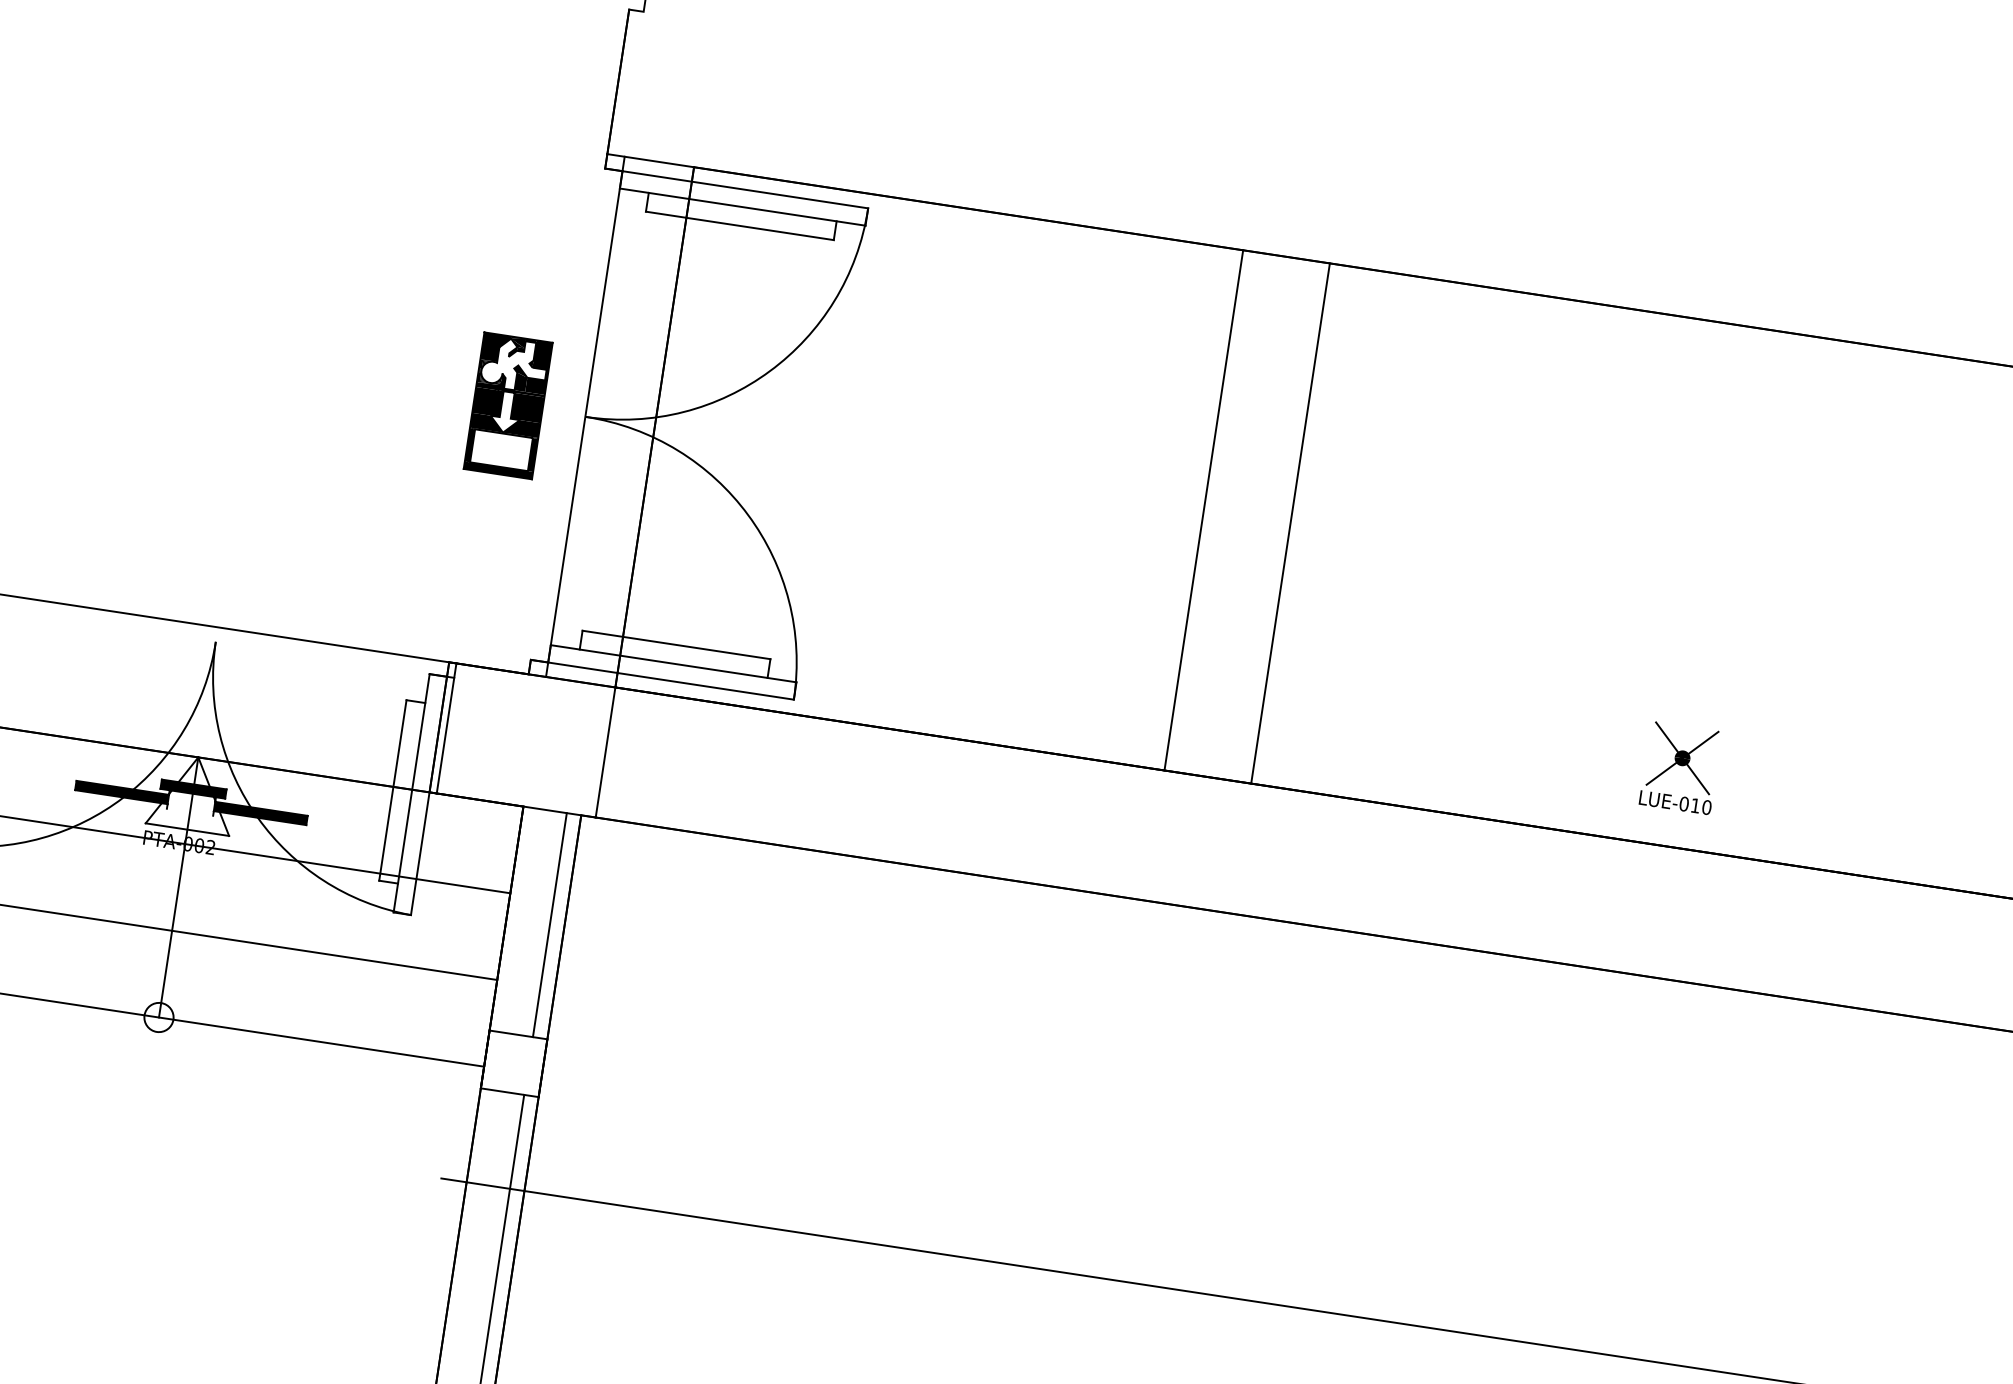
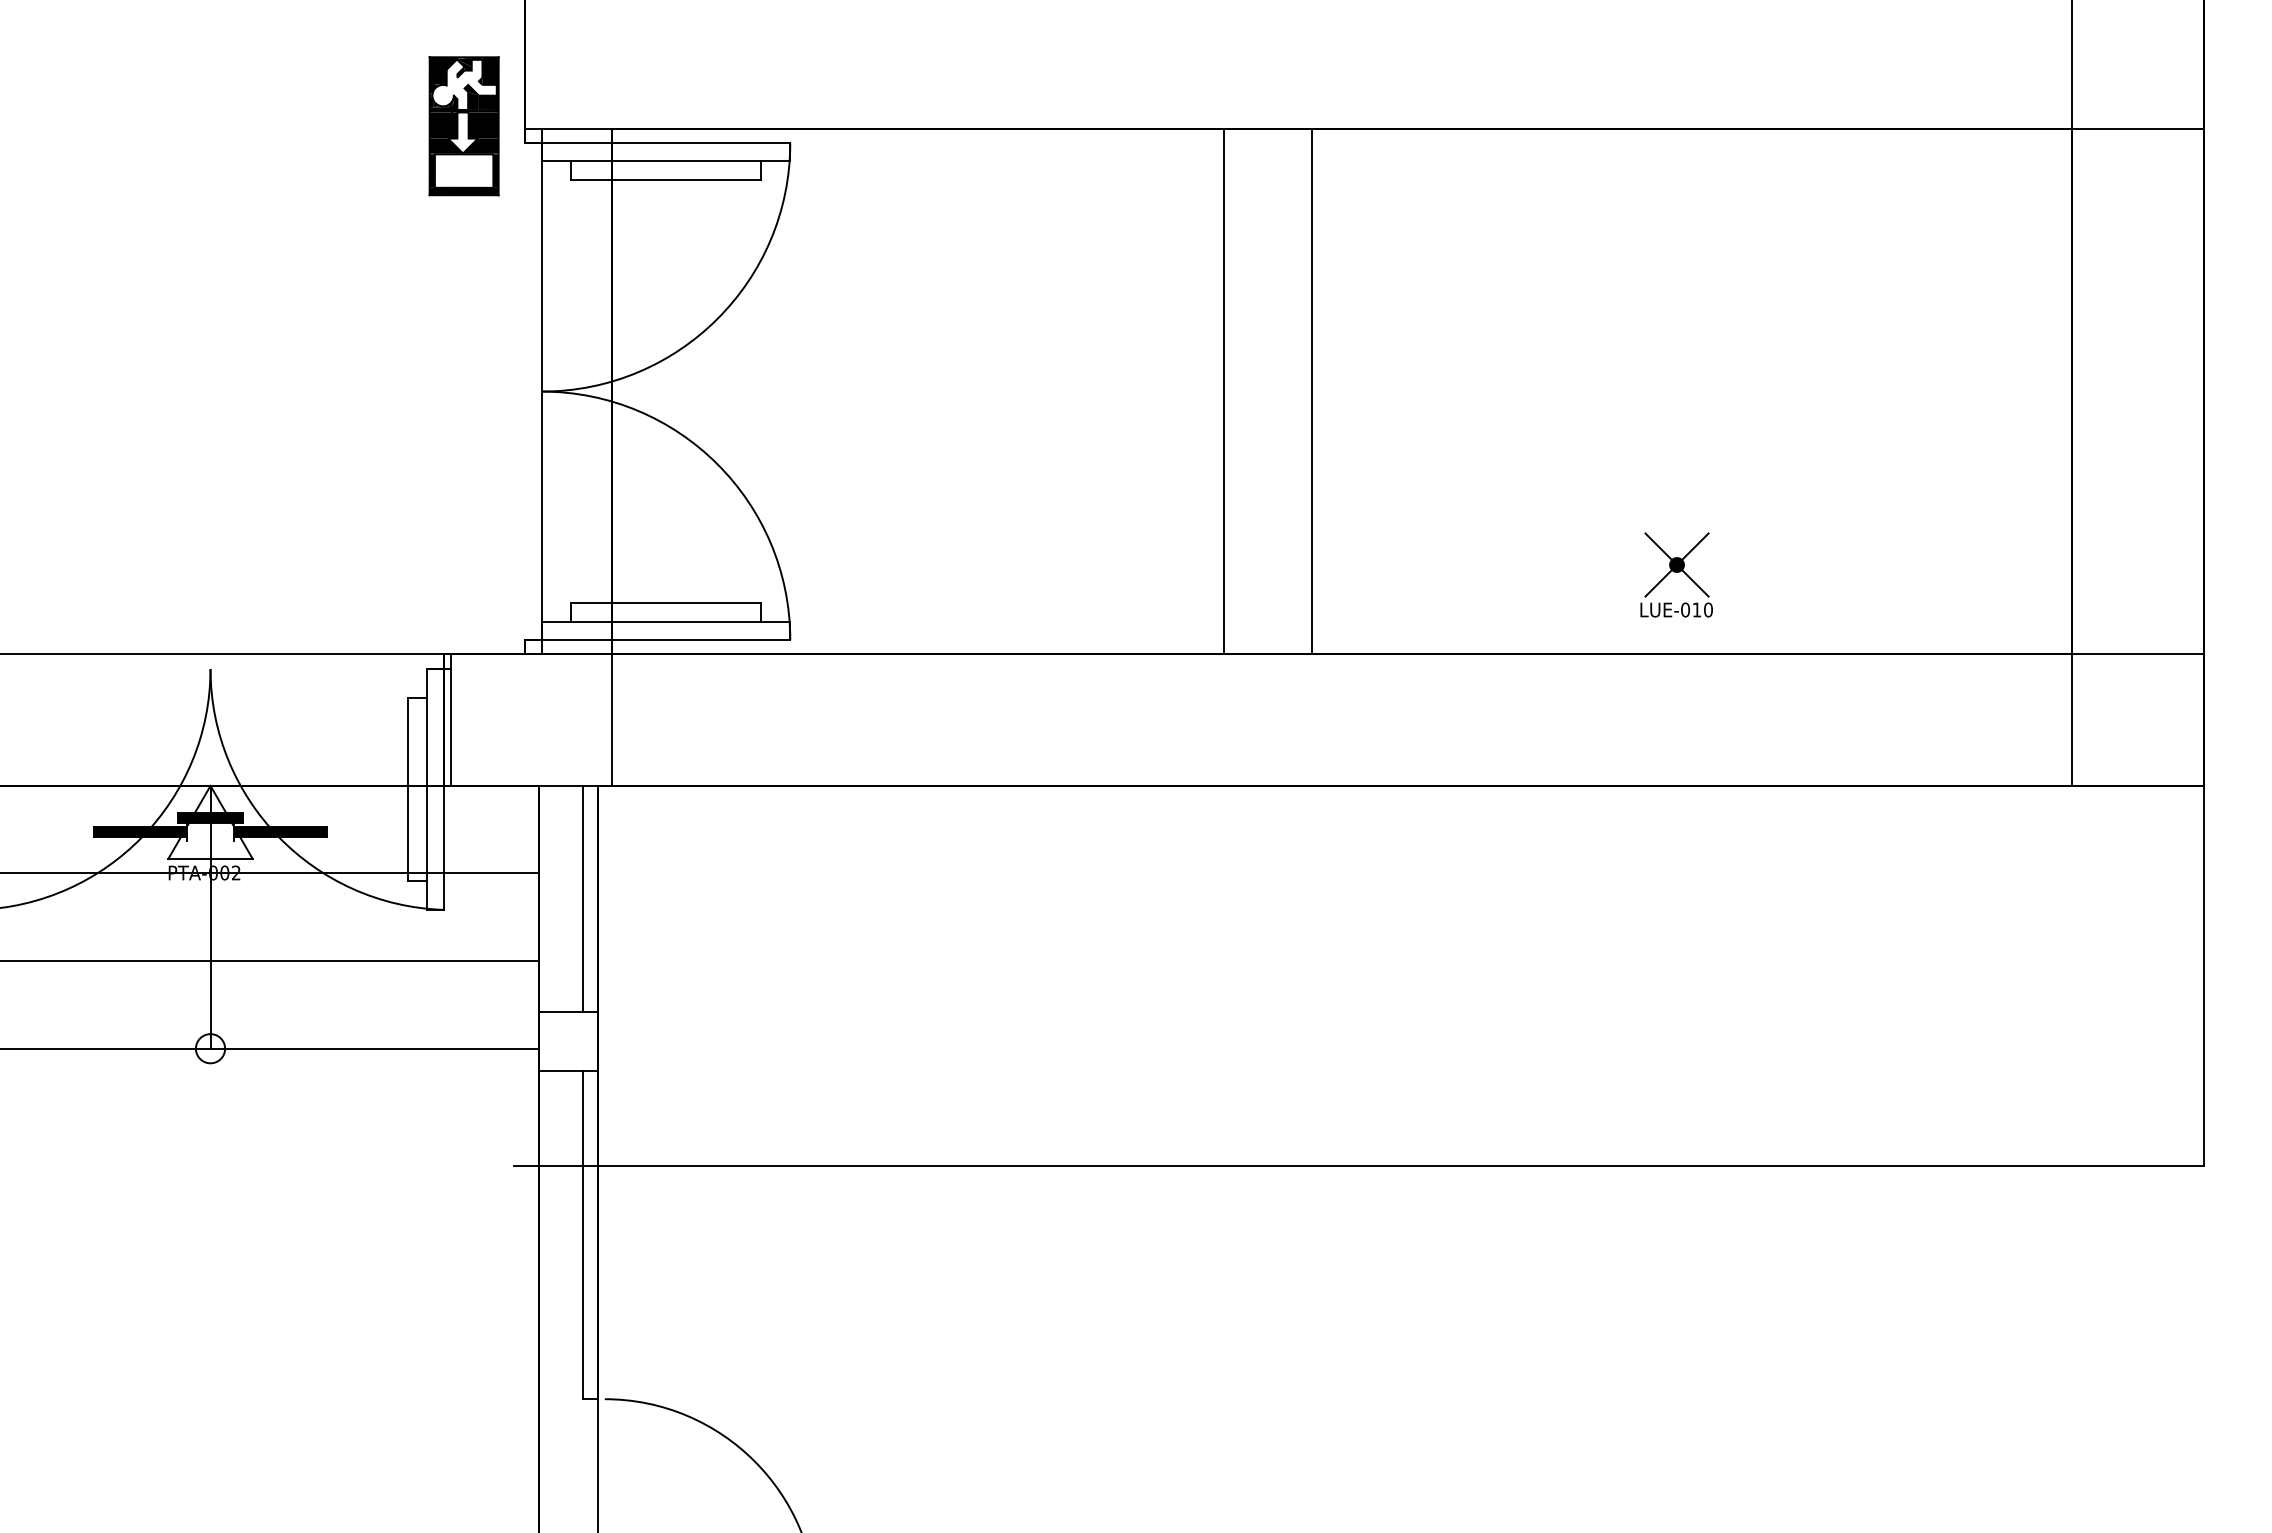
part: (507, 406) -> (463, 126), moved
line: (1204, 510) -> (1224, 391), moved
line: (1290, 523) -> (1311, 391), moved

